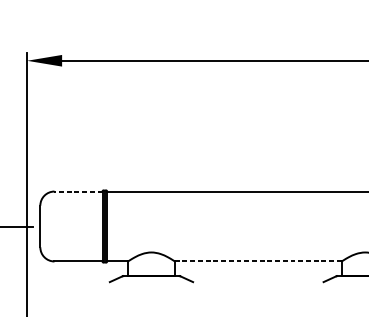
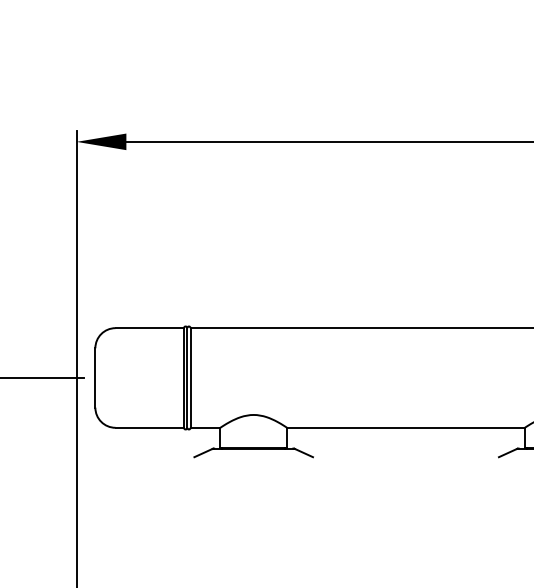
line: (78, 191) -> (149, 328), dashed -> solid
line: (258, 261) -> (405, 427), dashed -> solid

